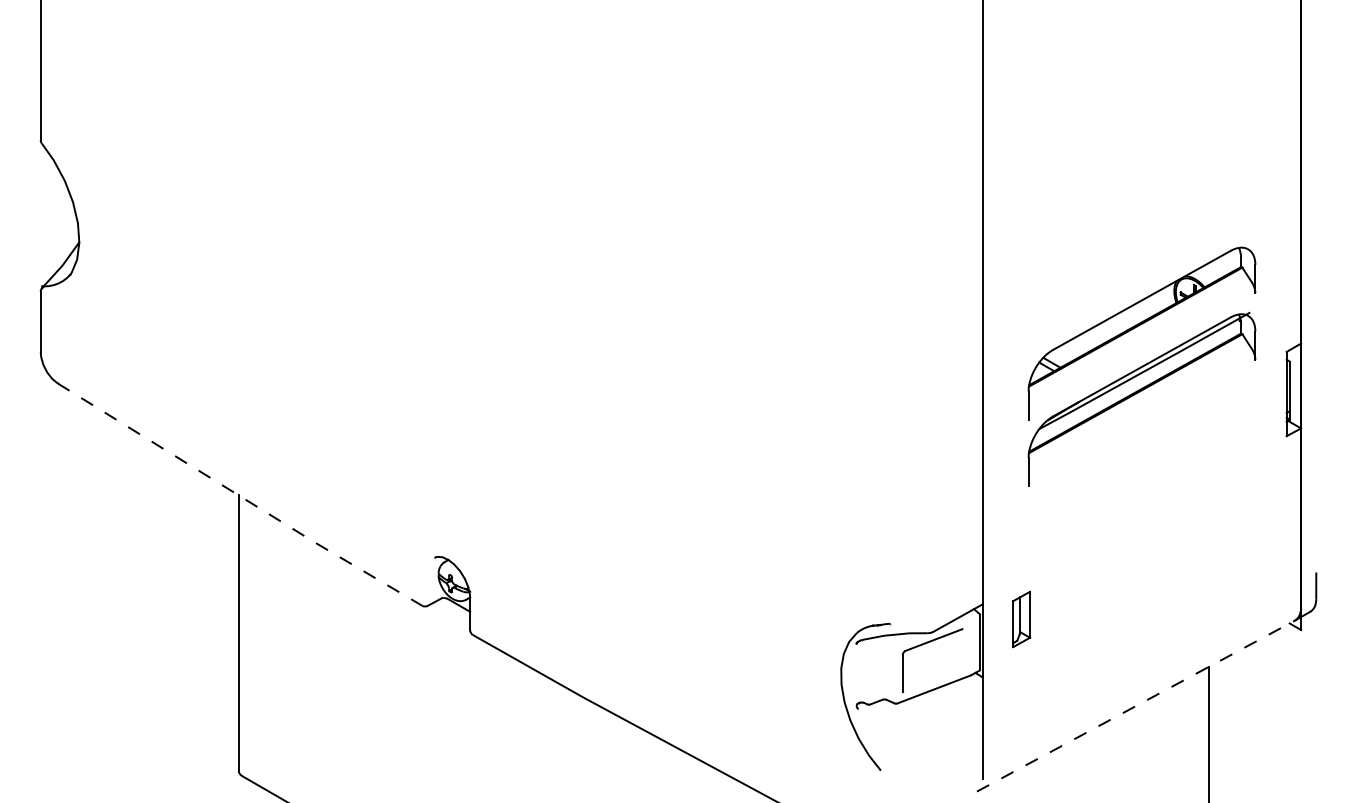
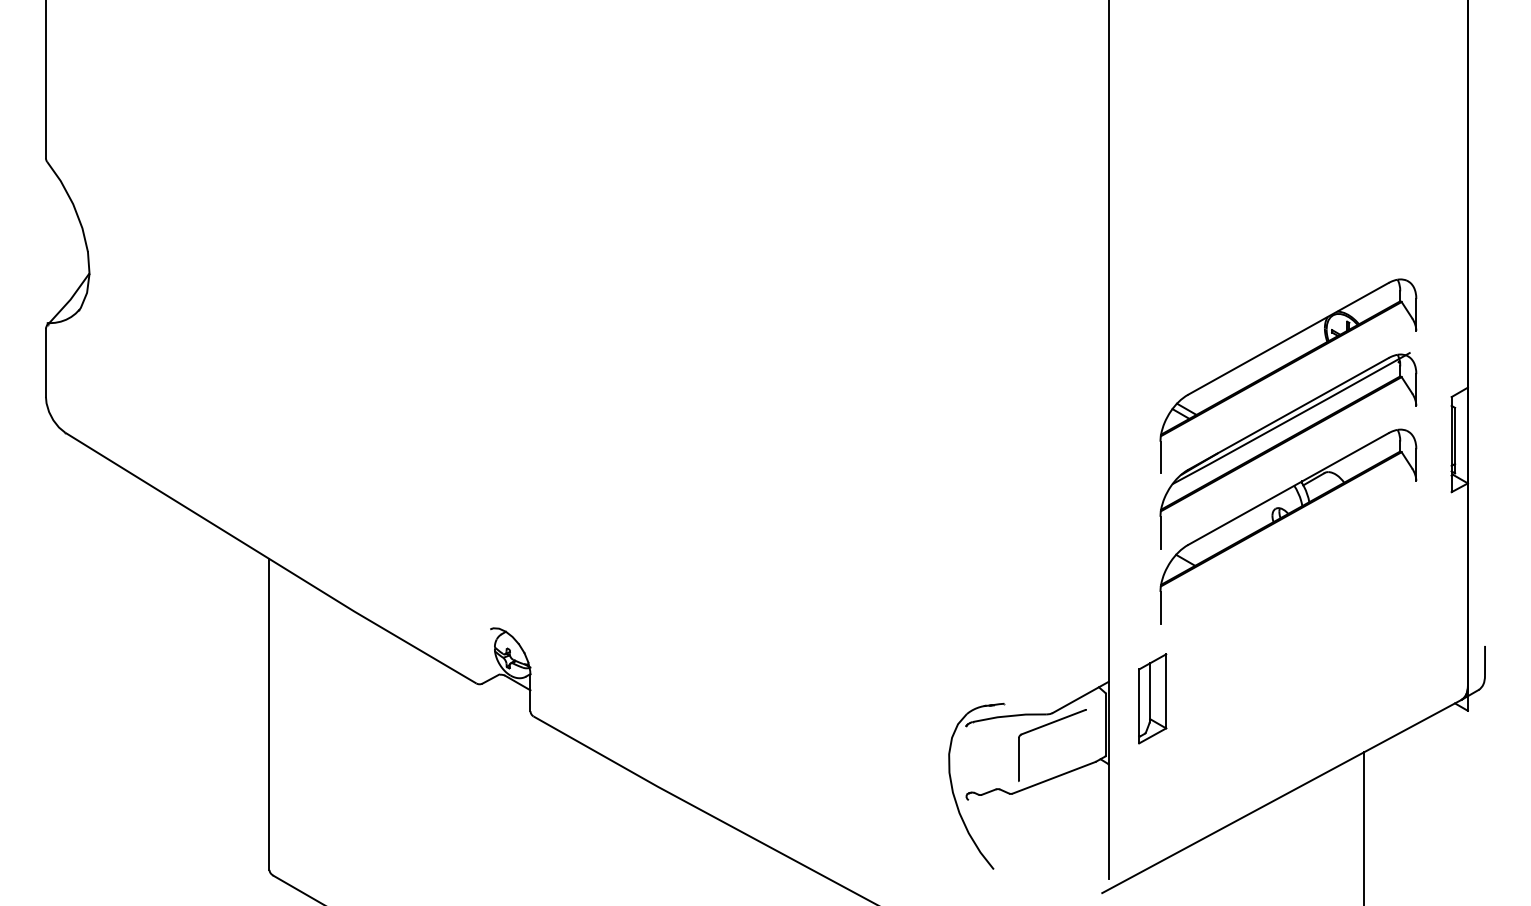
part: (1137, 460) -> (1283, 519), added
line: (240, 496) -> (271, 560), dashed -> solid
part: (1021, 619) -> (1152, 698), size x1.43
line: (1136, 706) -> (1282, 797), dashed -> solid

